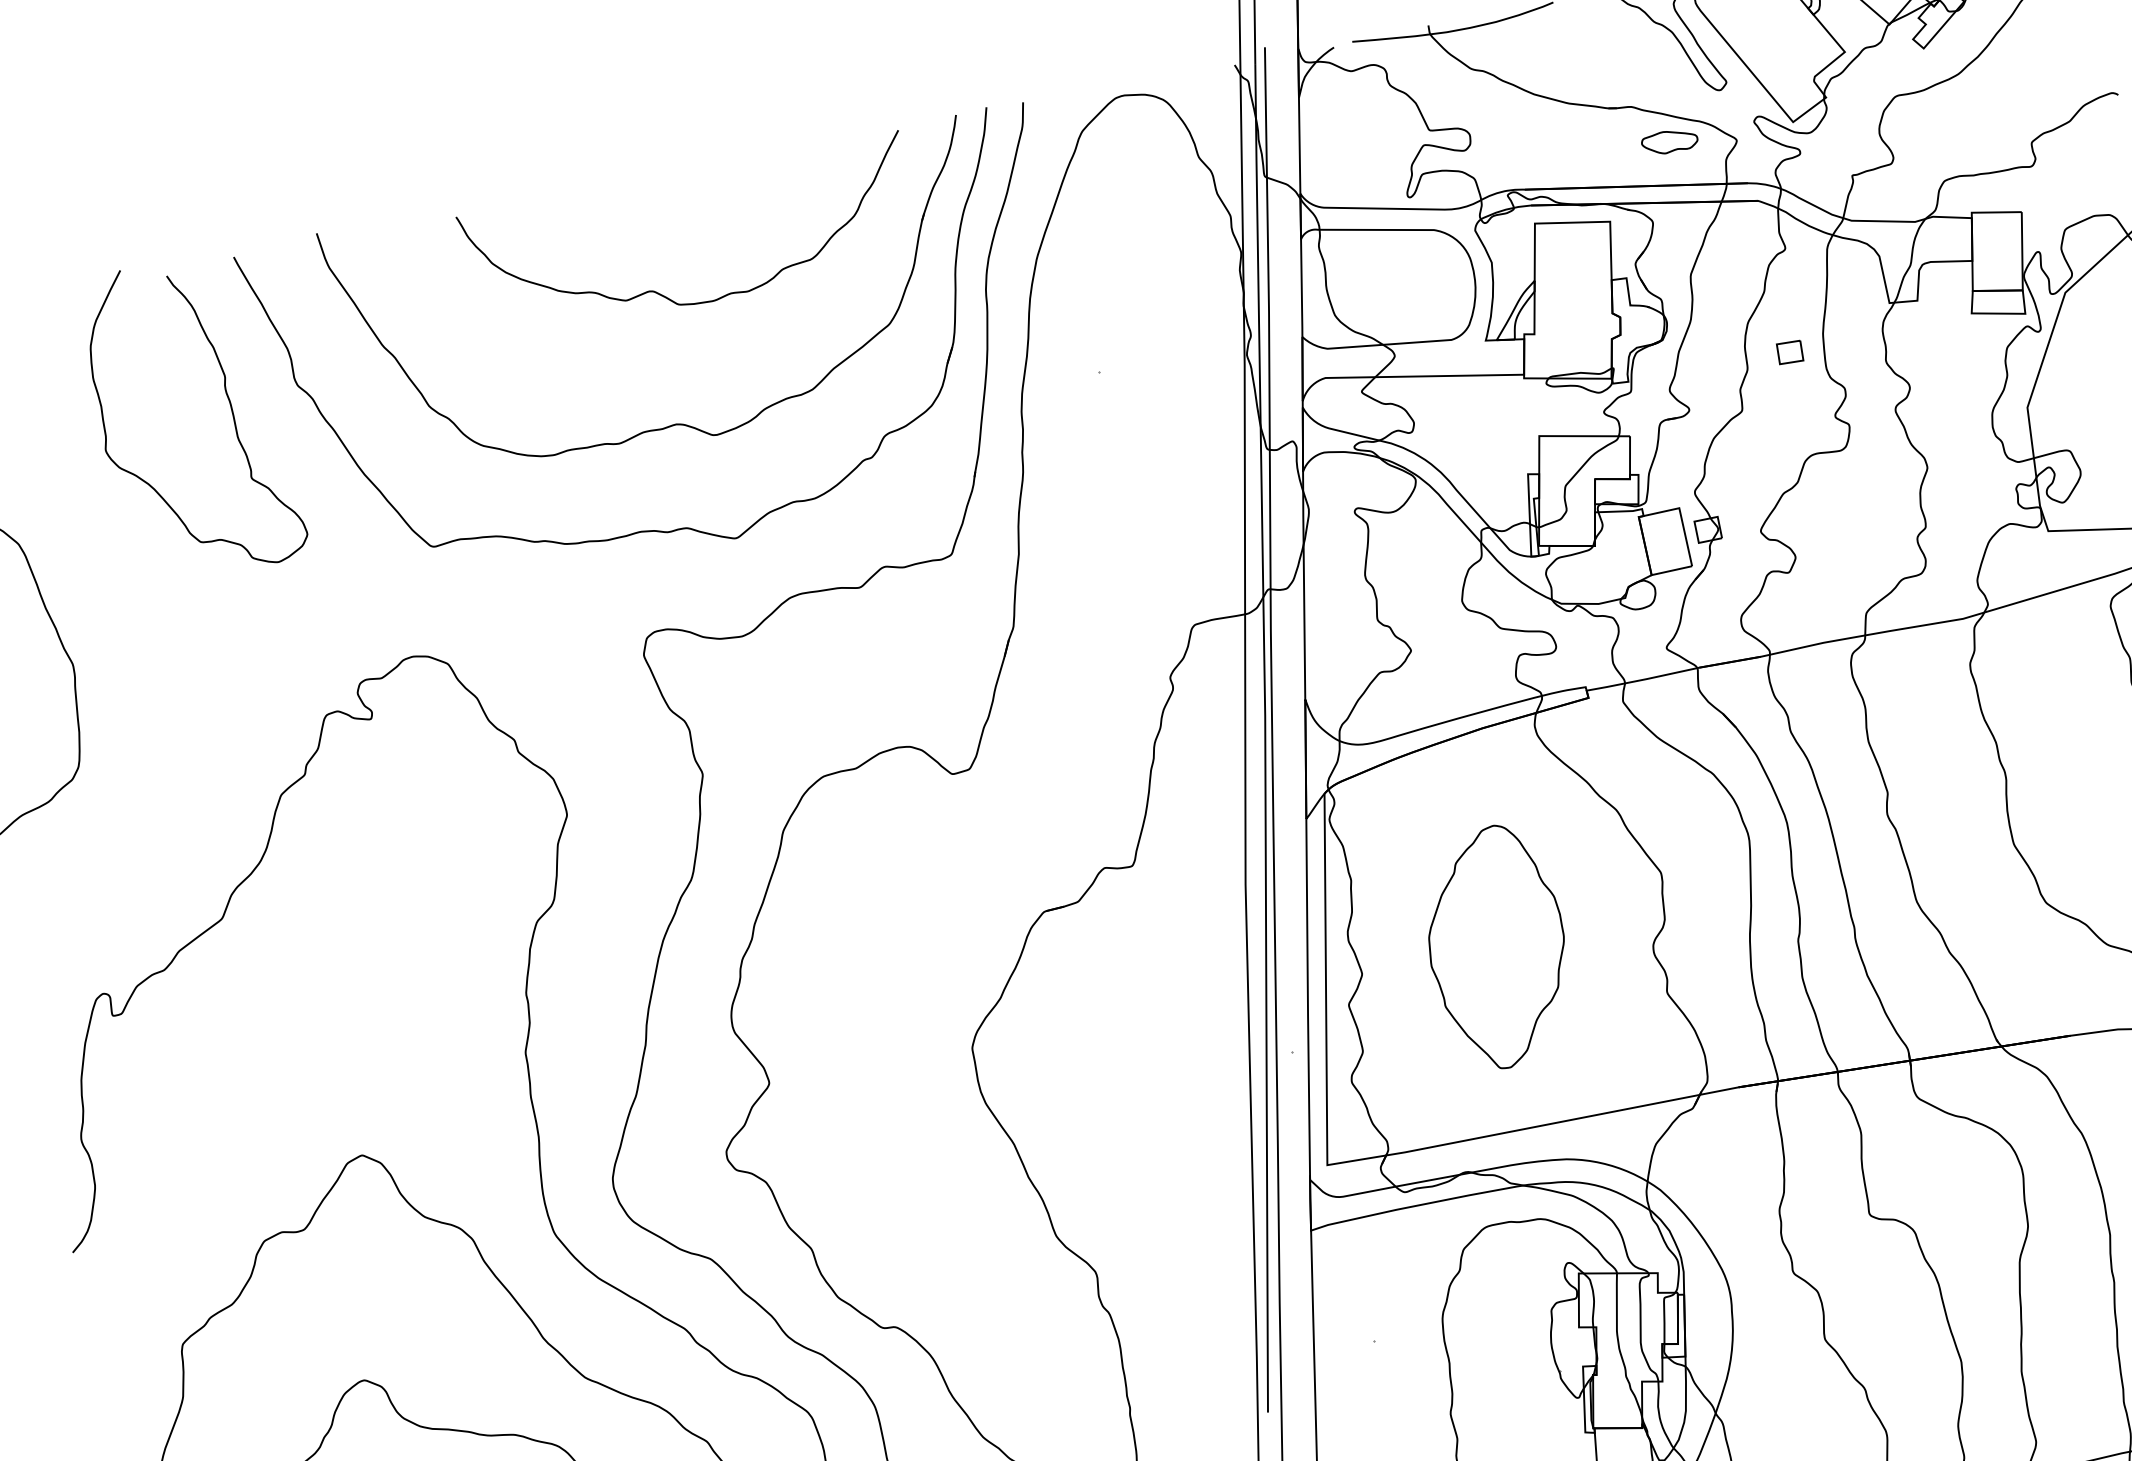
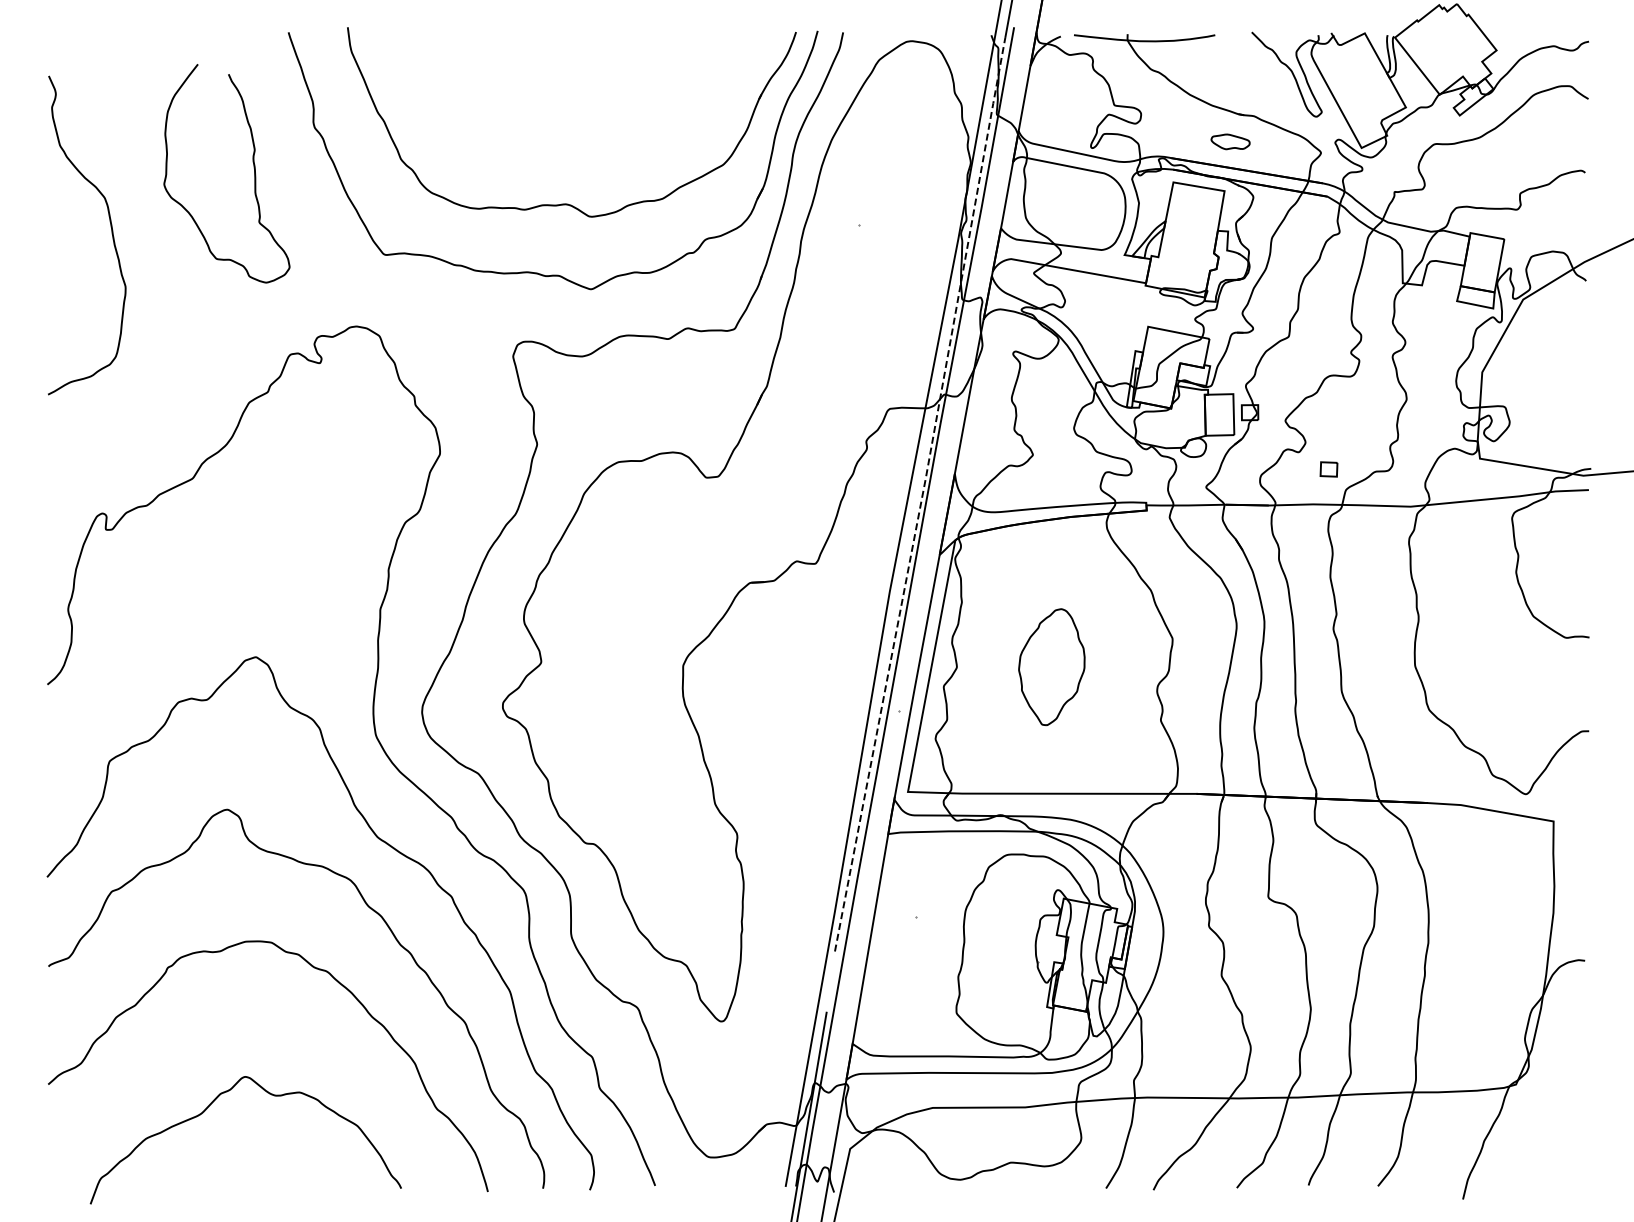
part: (1669, 141) -> (1230, 141), moved
curve: (663, 294) -> (574, 114), removed
part: (1789, 352) -> (1328, 469), moved
curve: (228, 403) -> (253, 168), moved
line: (1264, 736) -> (922, 493), solid -> dashed
part: (1496, 946) -> (1051, 666), size x0.7

